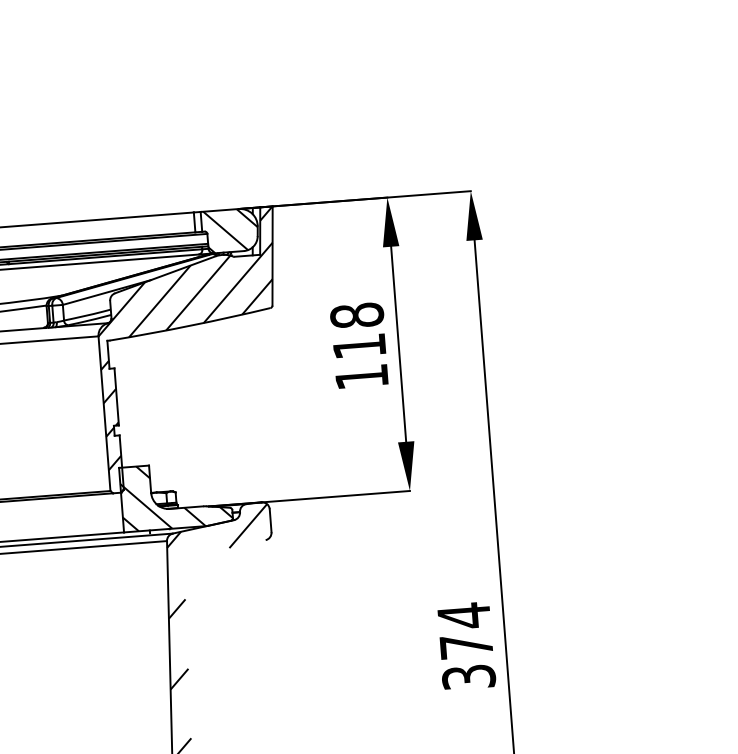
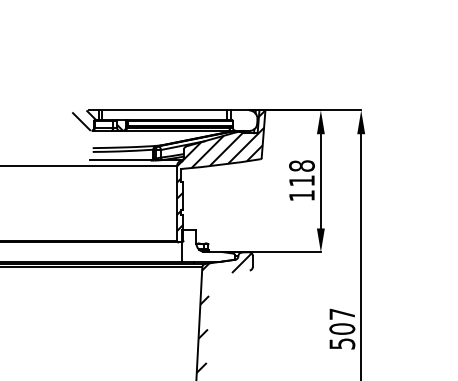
hatch: (230, 230) -> (244, 120), removed
hatch: (174, 495) -> (207, 245), removed
text: (466, 645) -> (342, 328), 374 -> 507

